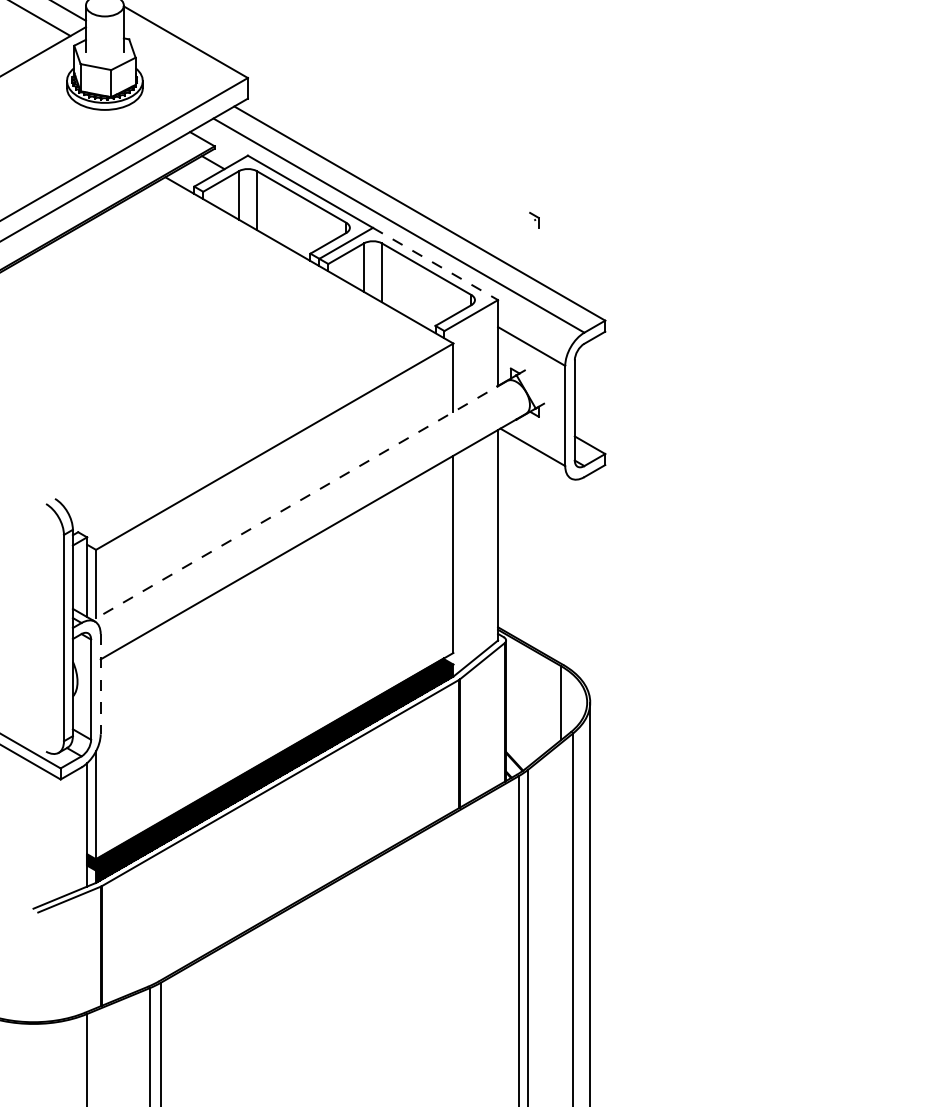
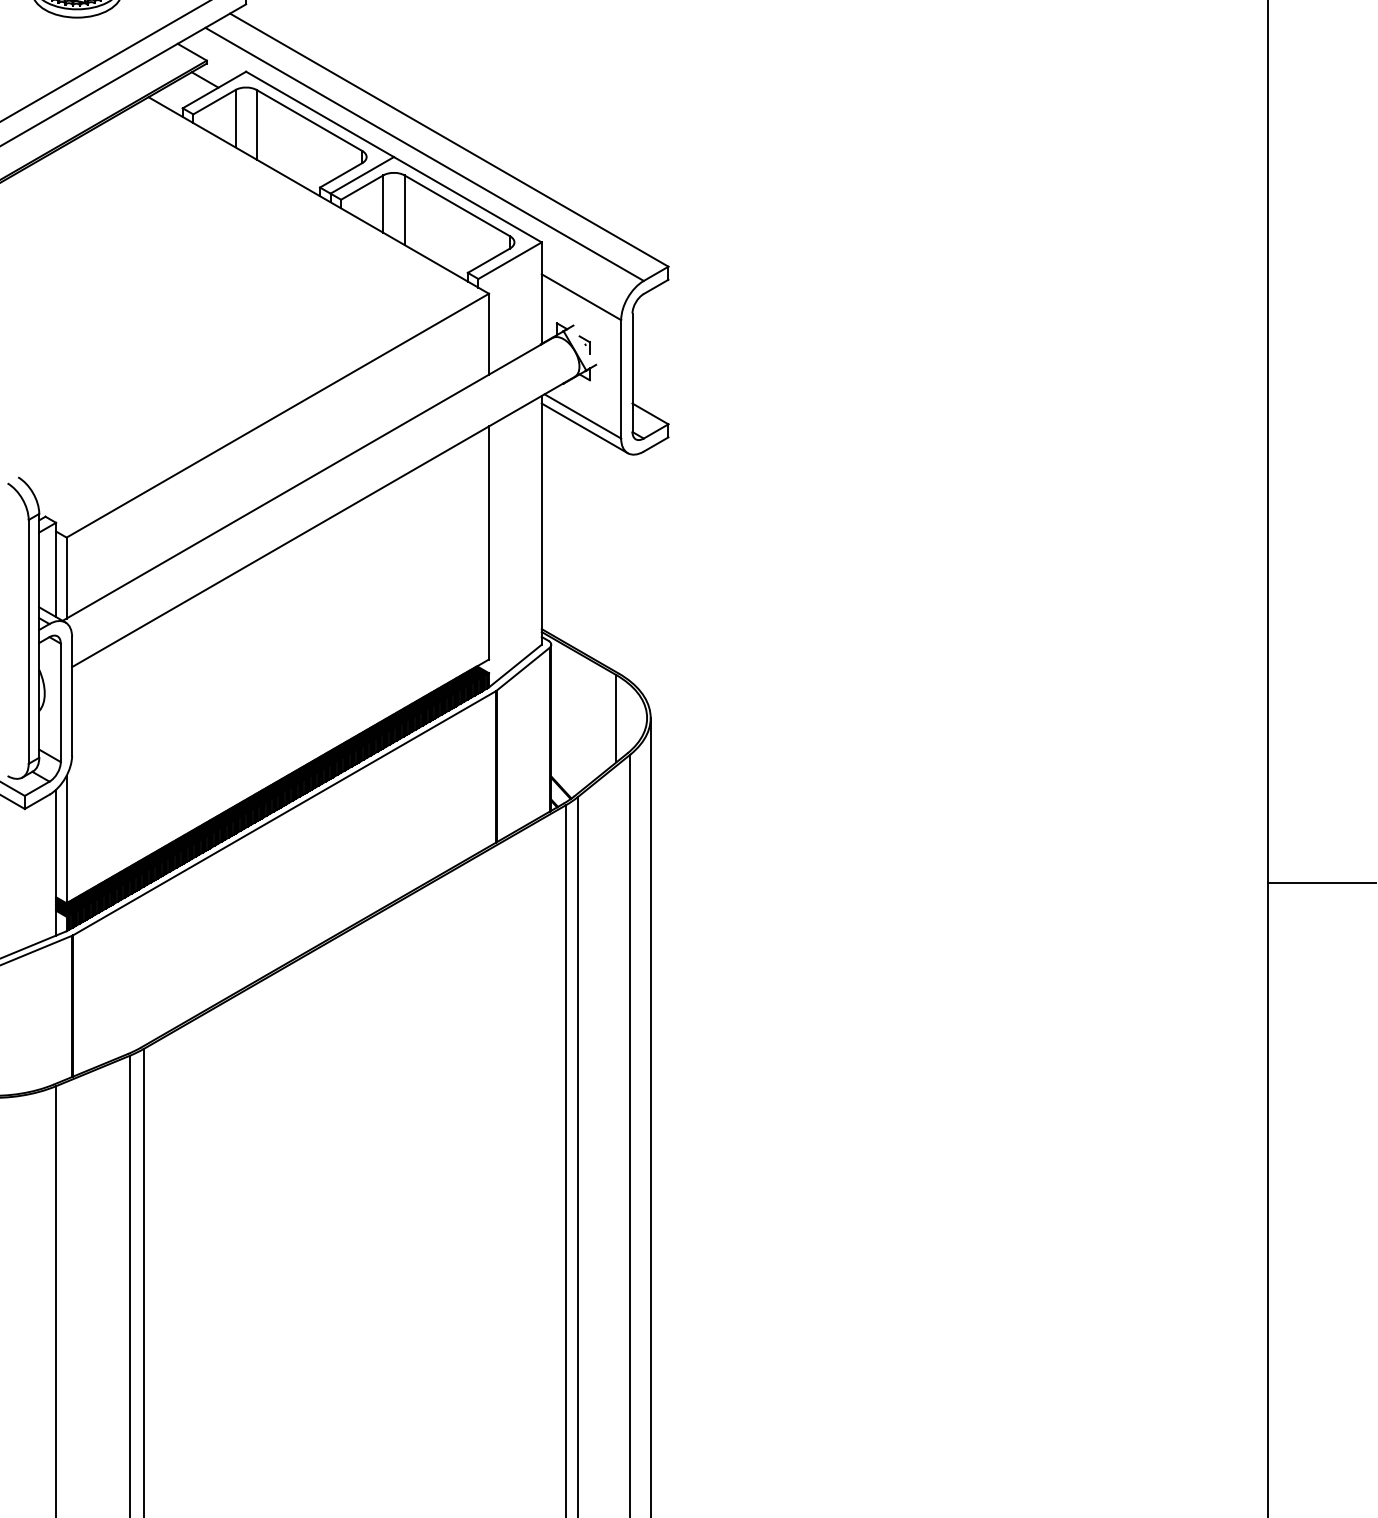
part: (534, 219) -> (584, 344), moved
line: (436, 264) -> (468, 200), dashed -> solid
line: (534, 457) -> (584, 428), added
line: (299, 500) -> (307, 479), dashed -> solid
line: (101, 684) -> (72, 696), dashed -> solid

